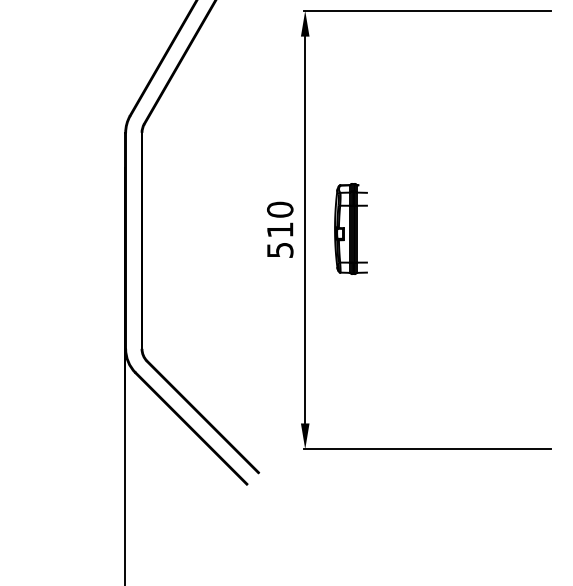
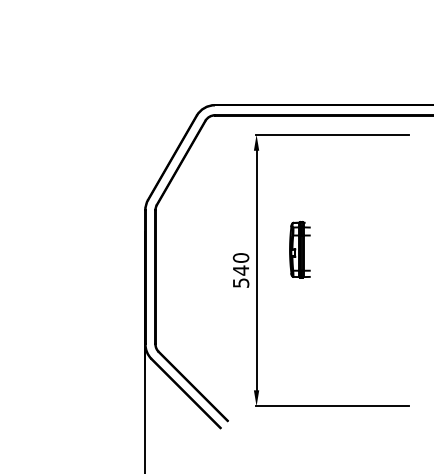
part: (350, 228) -> (299, 249), moved
text: (279, 229) -> (240, 270), 510 -> 540

